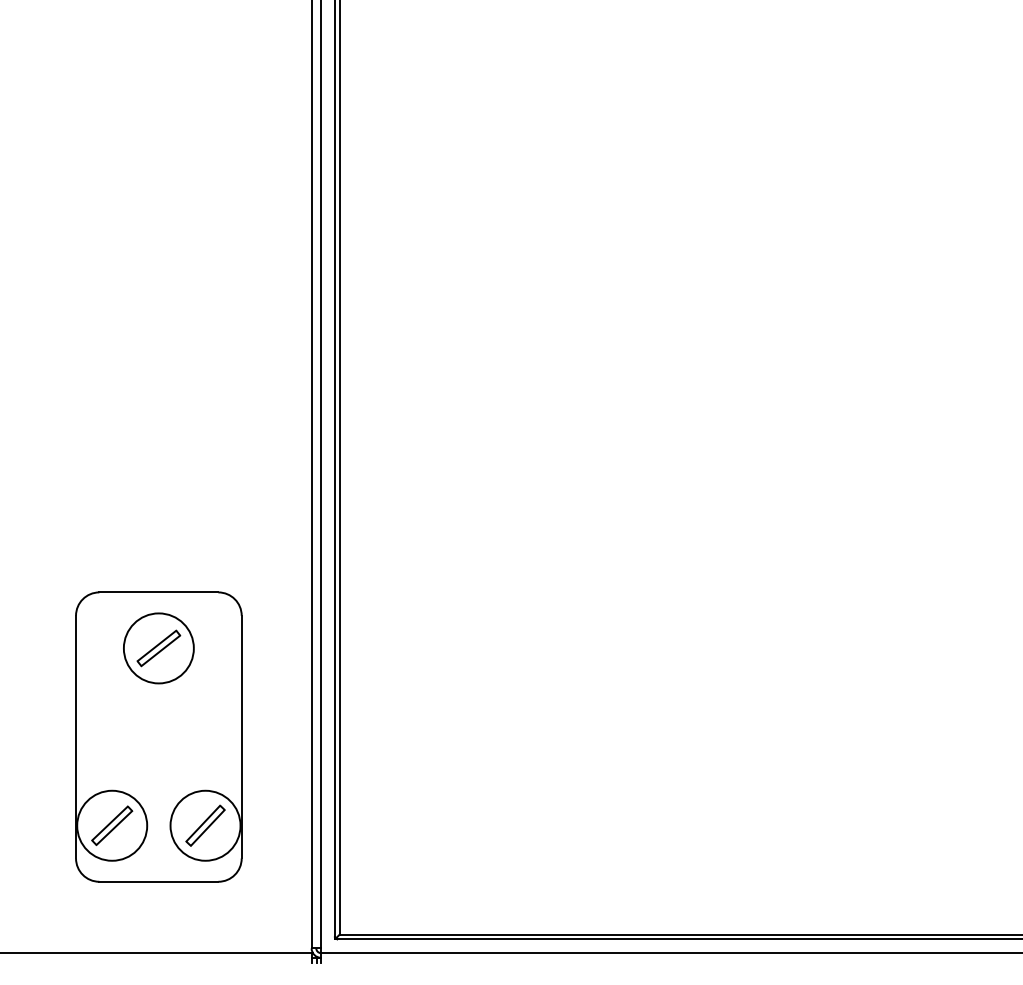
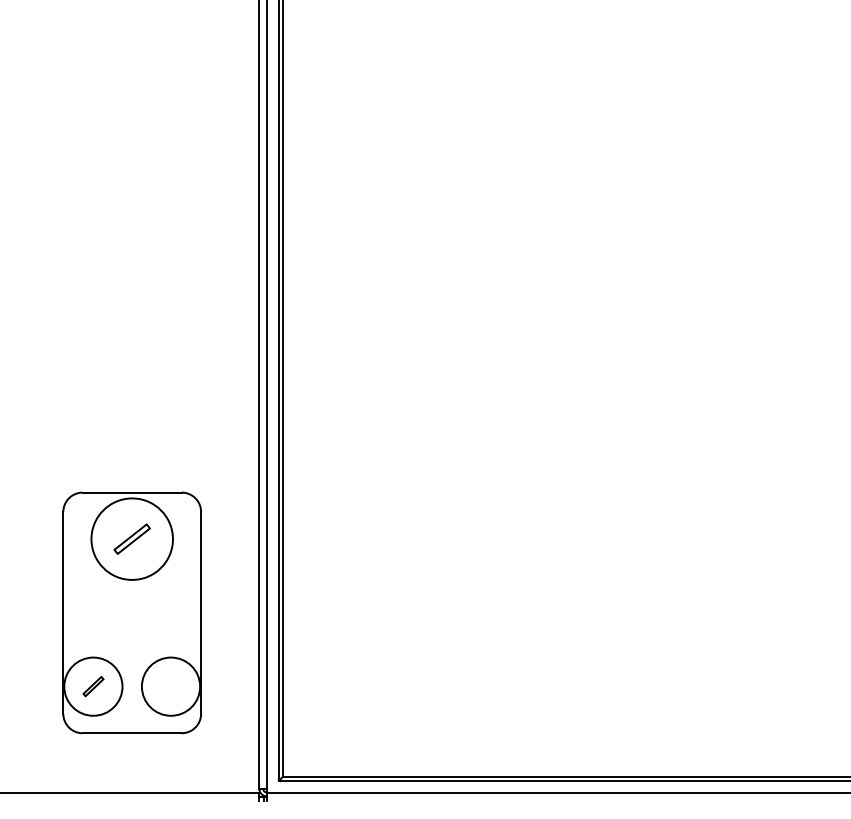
circle: (158, 648) -> (131, 539), size x1.4
part: (112, 825) -> (93, 686), size x0.6
part: (205, 825) -> (170, 686), removed

